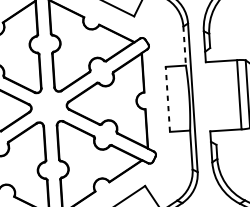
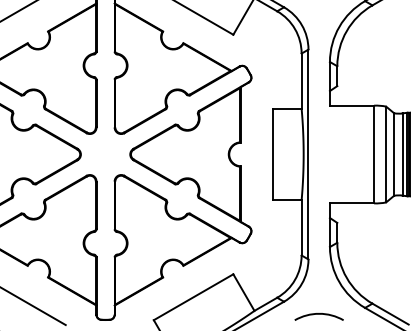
line: (184, 46) -> (301, 81), dashed -> solid
line: (168, 99) -> (273, 154), dashed -> solid

